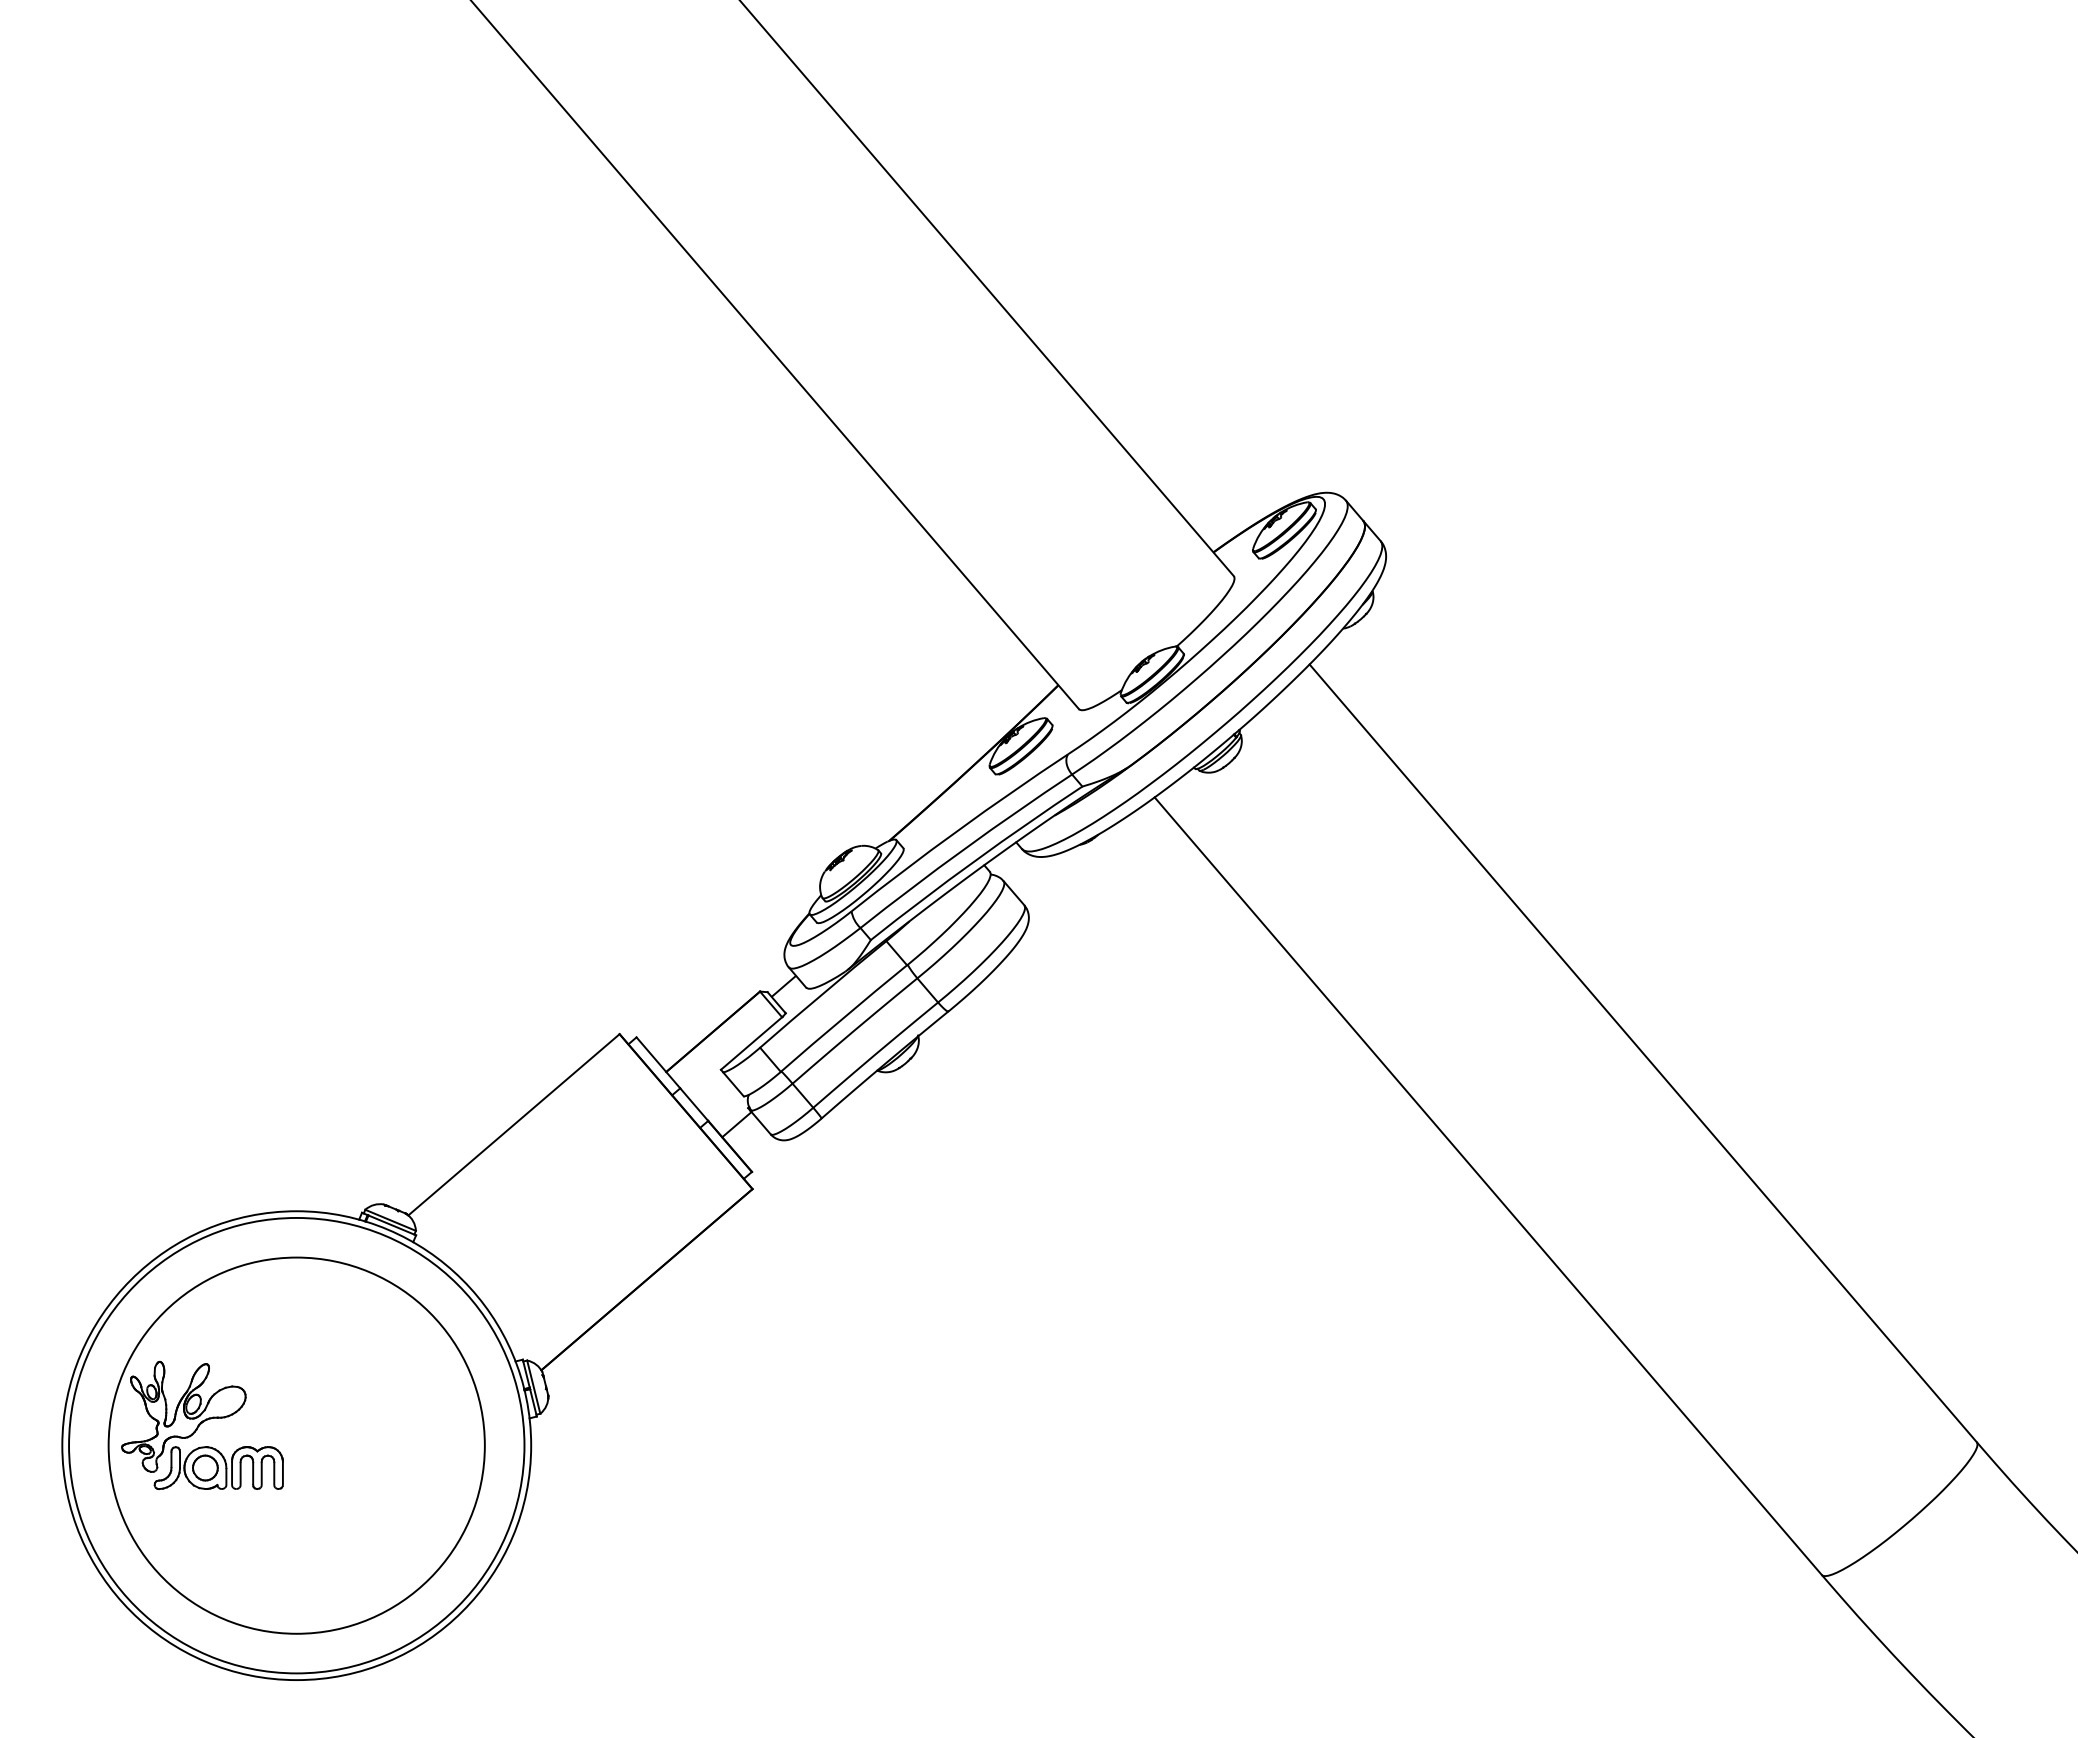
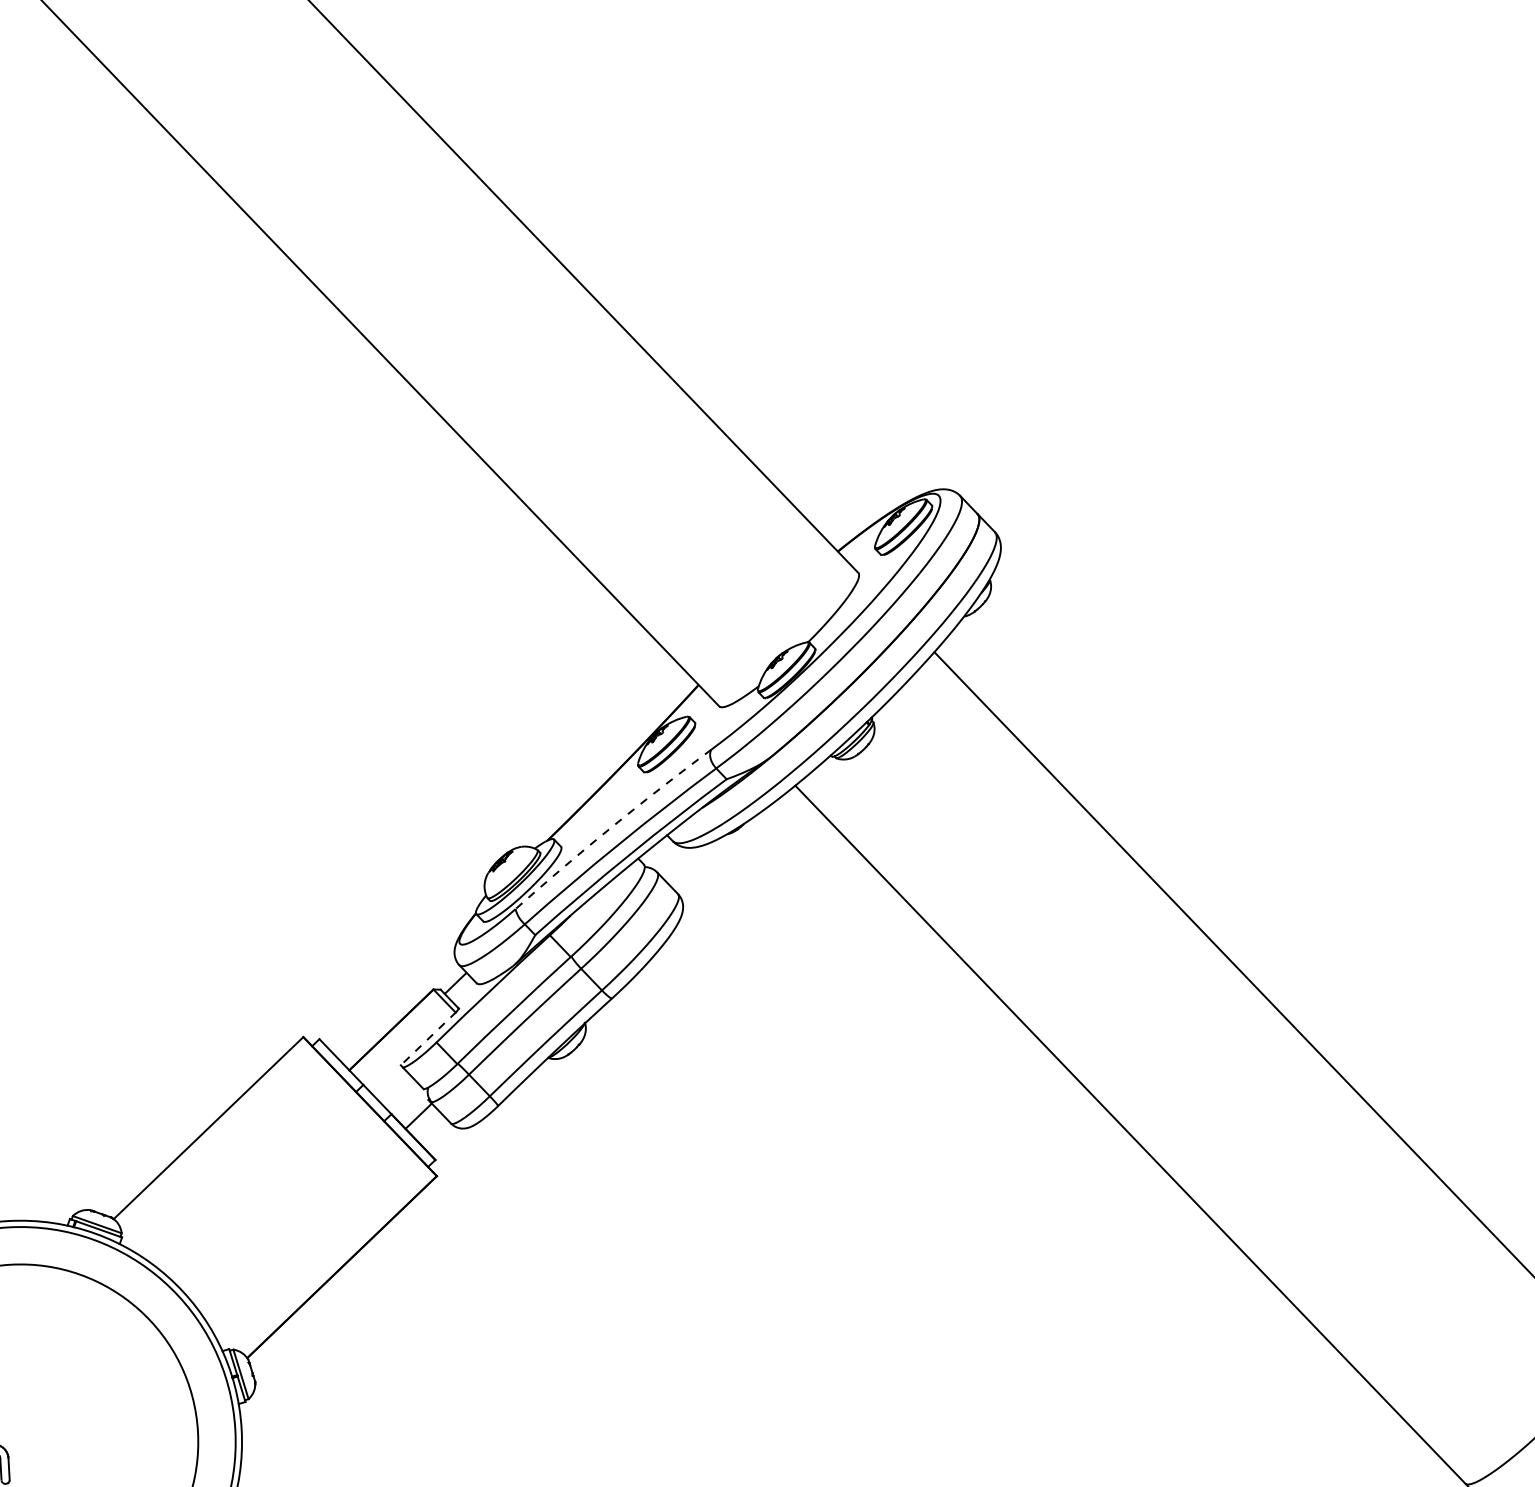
arc: (958, 830) -> (612, 827), solid -> dashed
line: (751, 1043) -> (428, 1038), solid -> dashed

